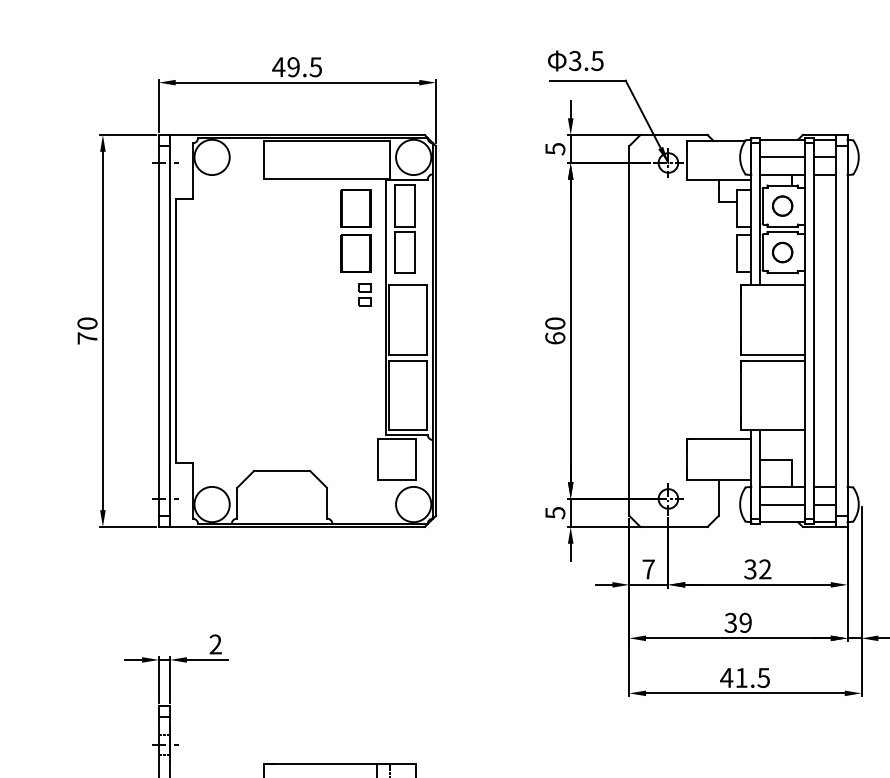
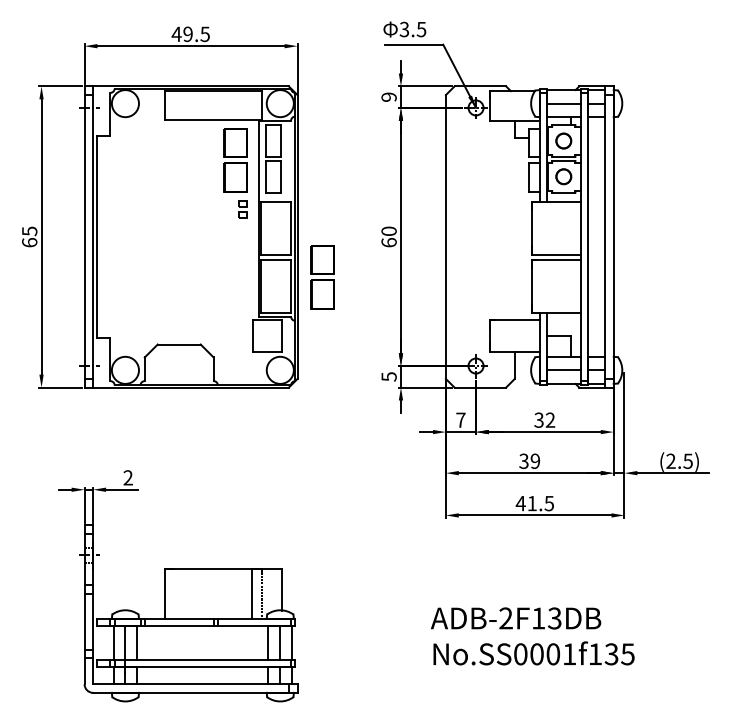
text: (554, 149) -> (388, 97), 5 -> 9
text: (87, 330) -> (29, 236), 70 -> 65
part: (468, 383) -> (322, 277), added

